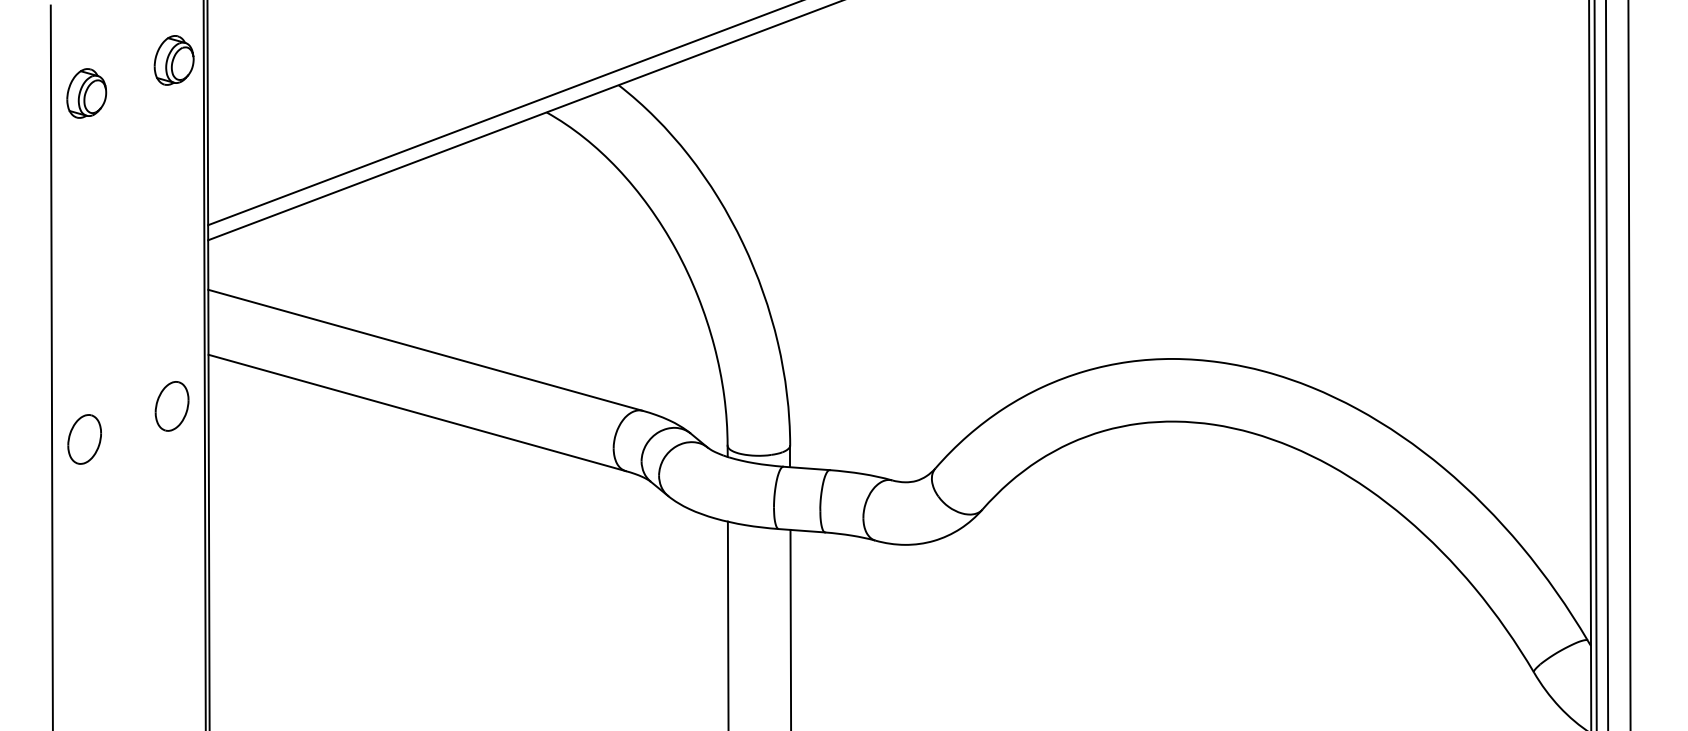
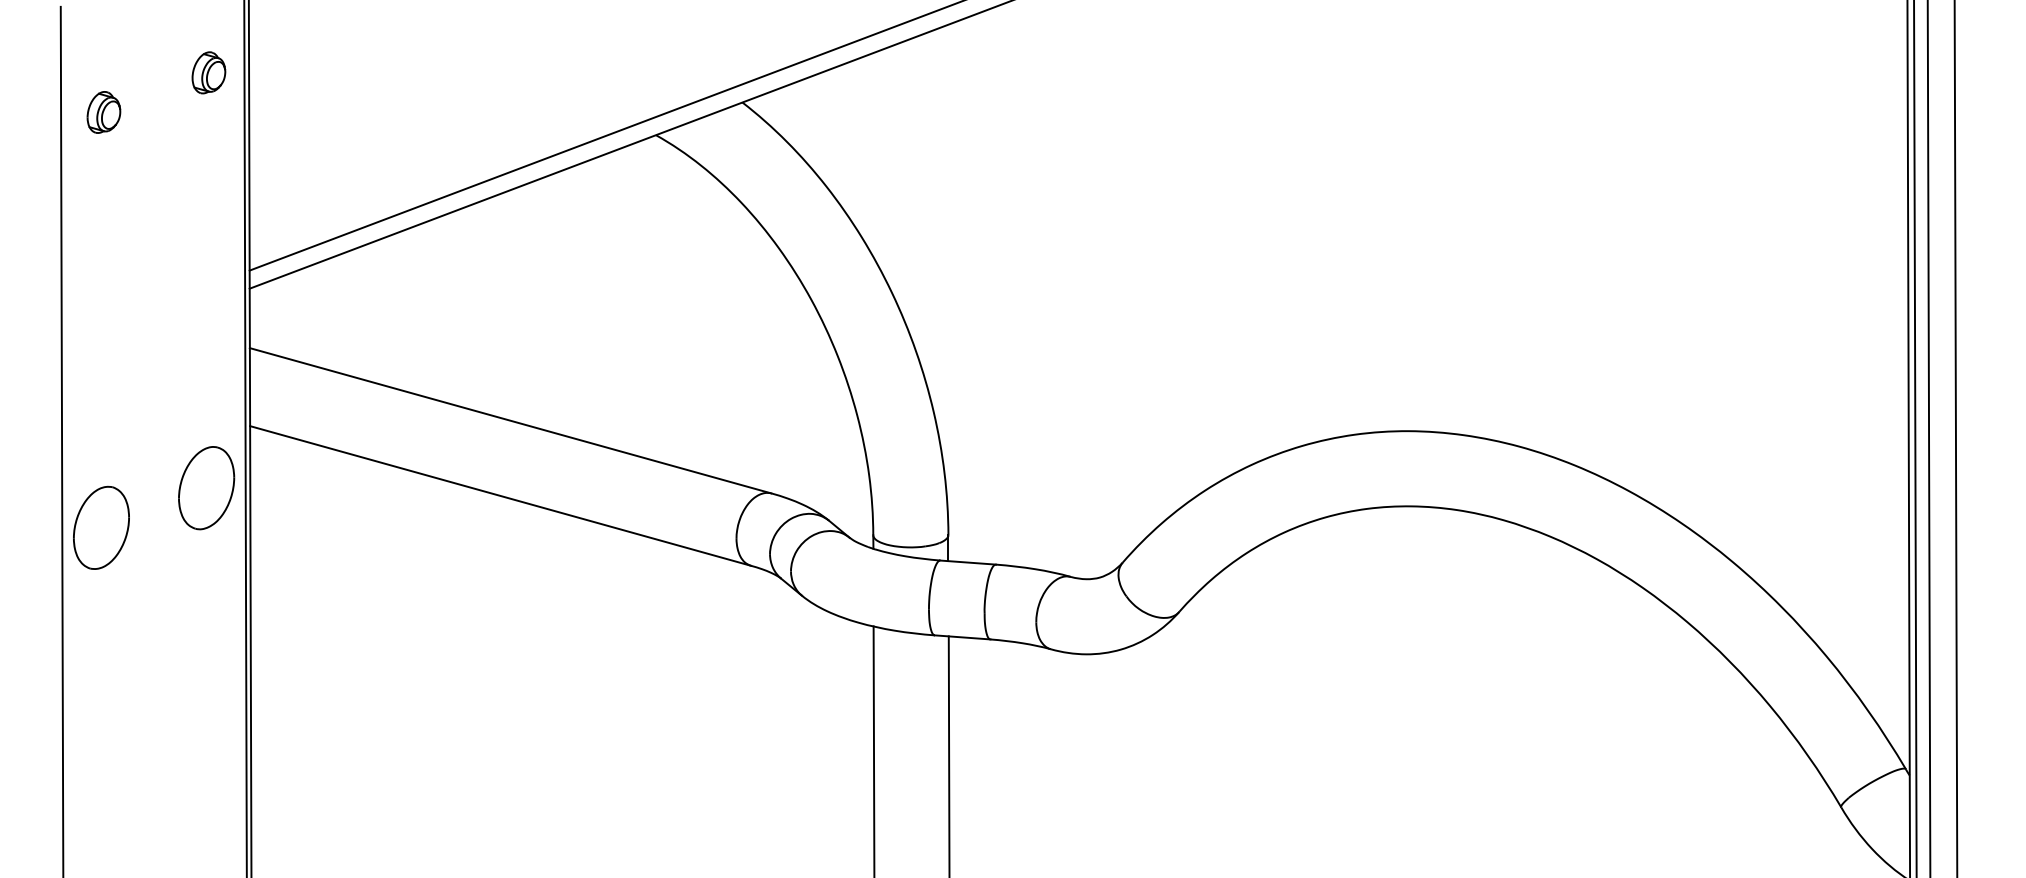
part: (173, 60) -> (208, 72), size x0.7
part: (86, 93) -> (103, 112), size x0.7
part: (171, 405) -> (205, 487), size x1.4
part: (84, 439) -> (101, 527), size x1.4

